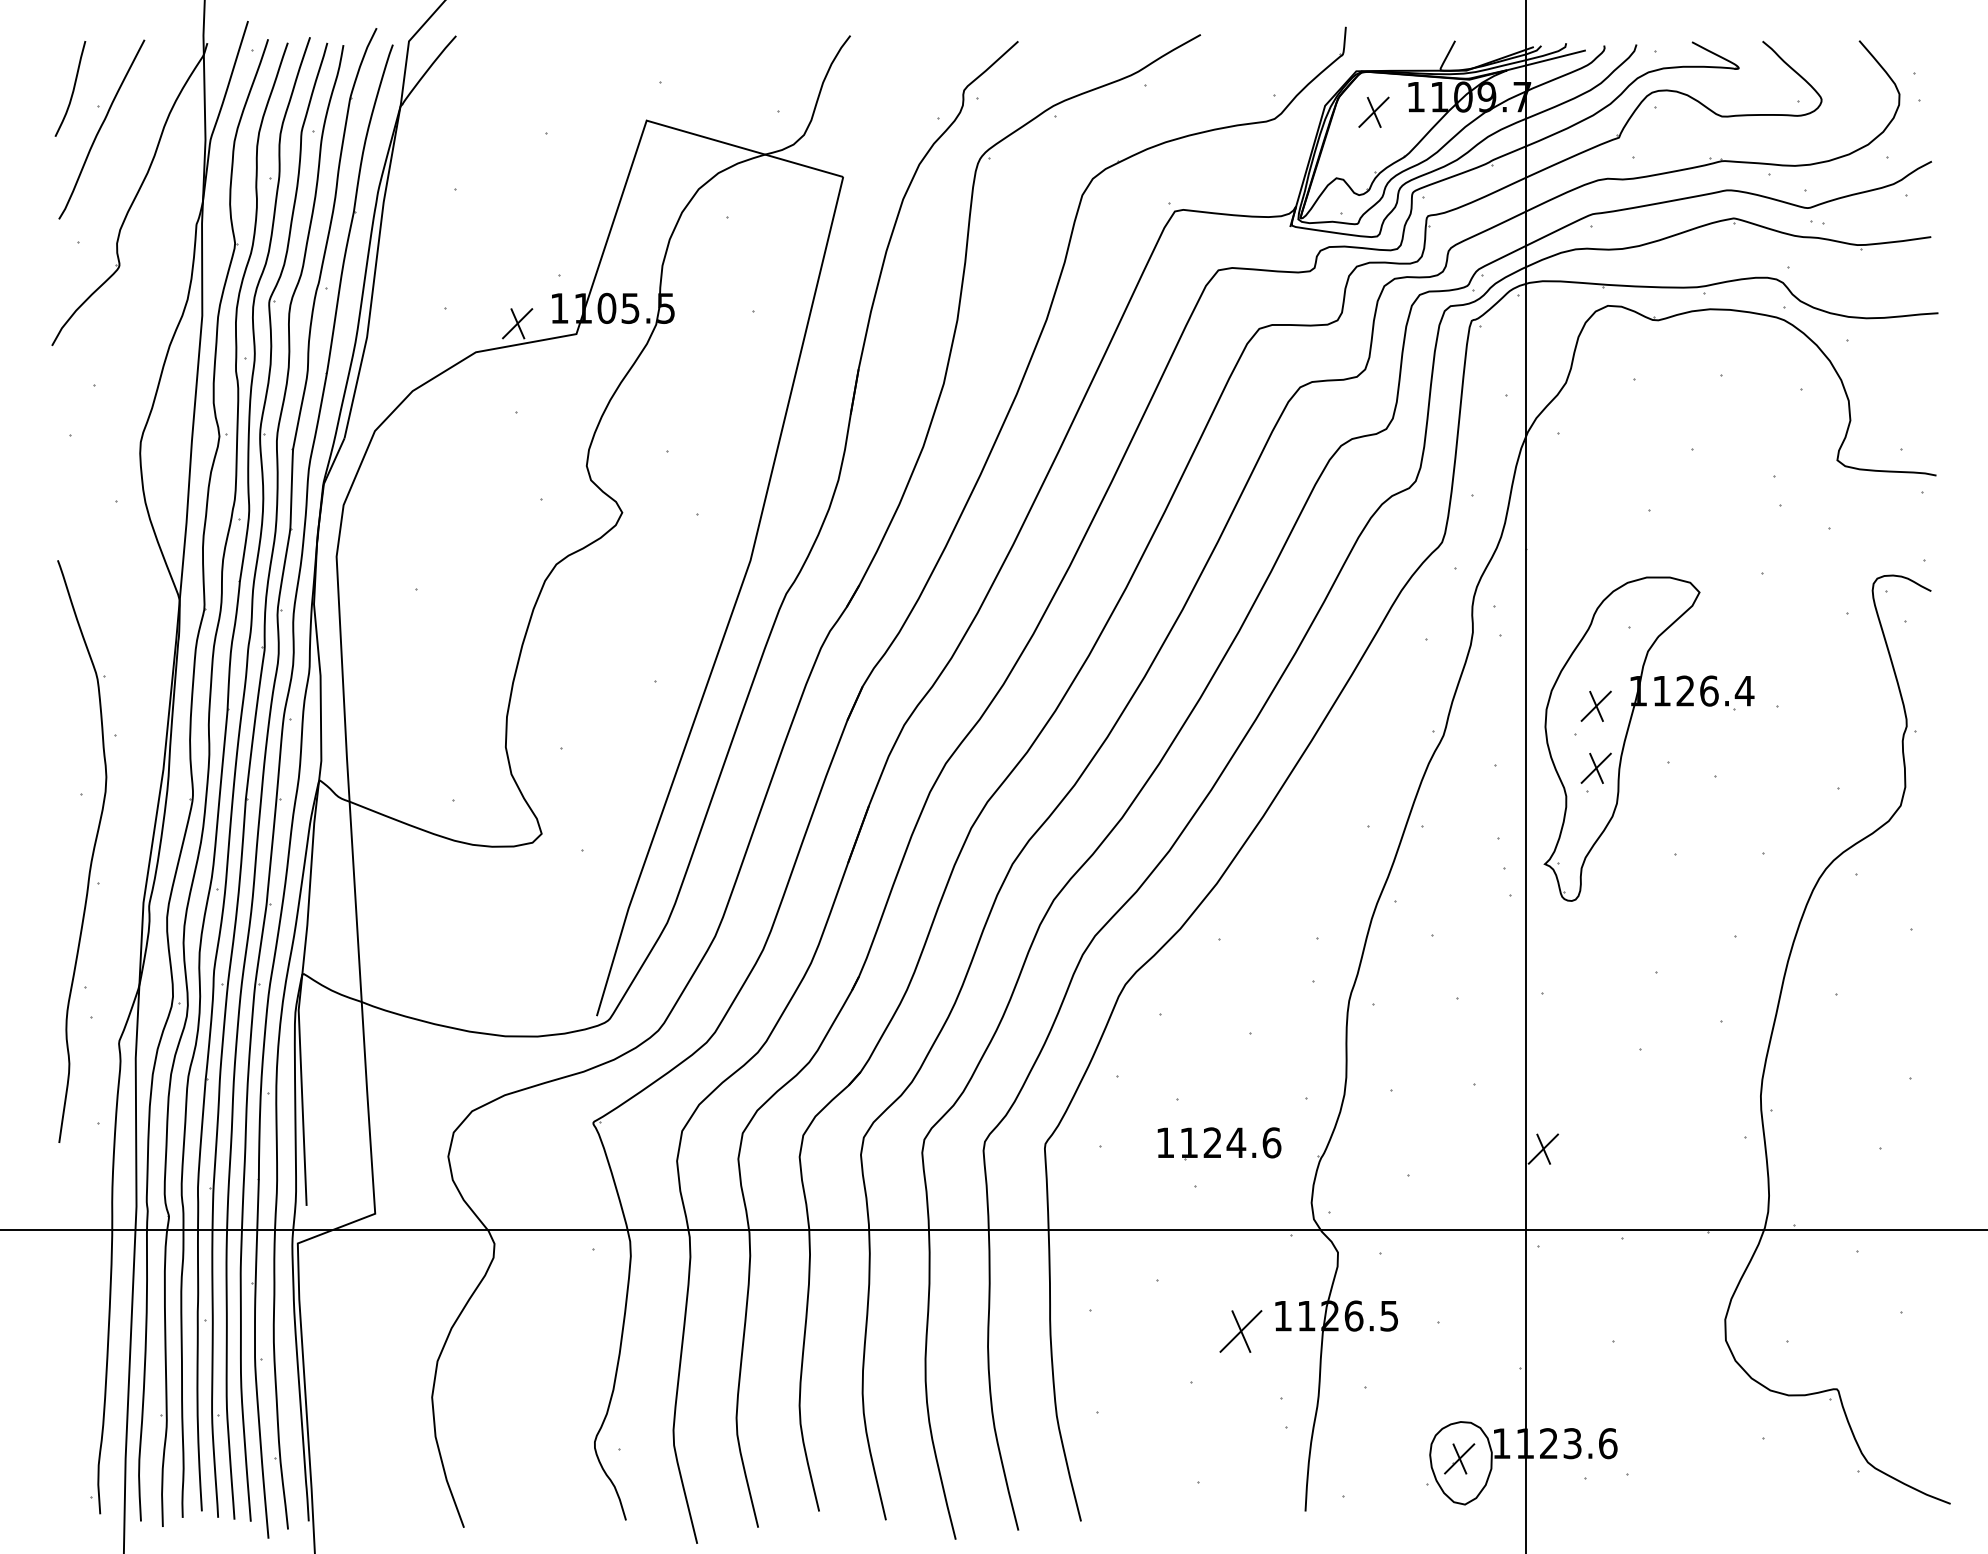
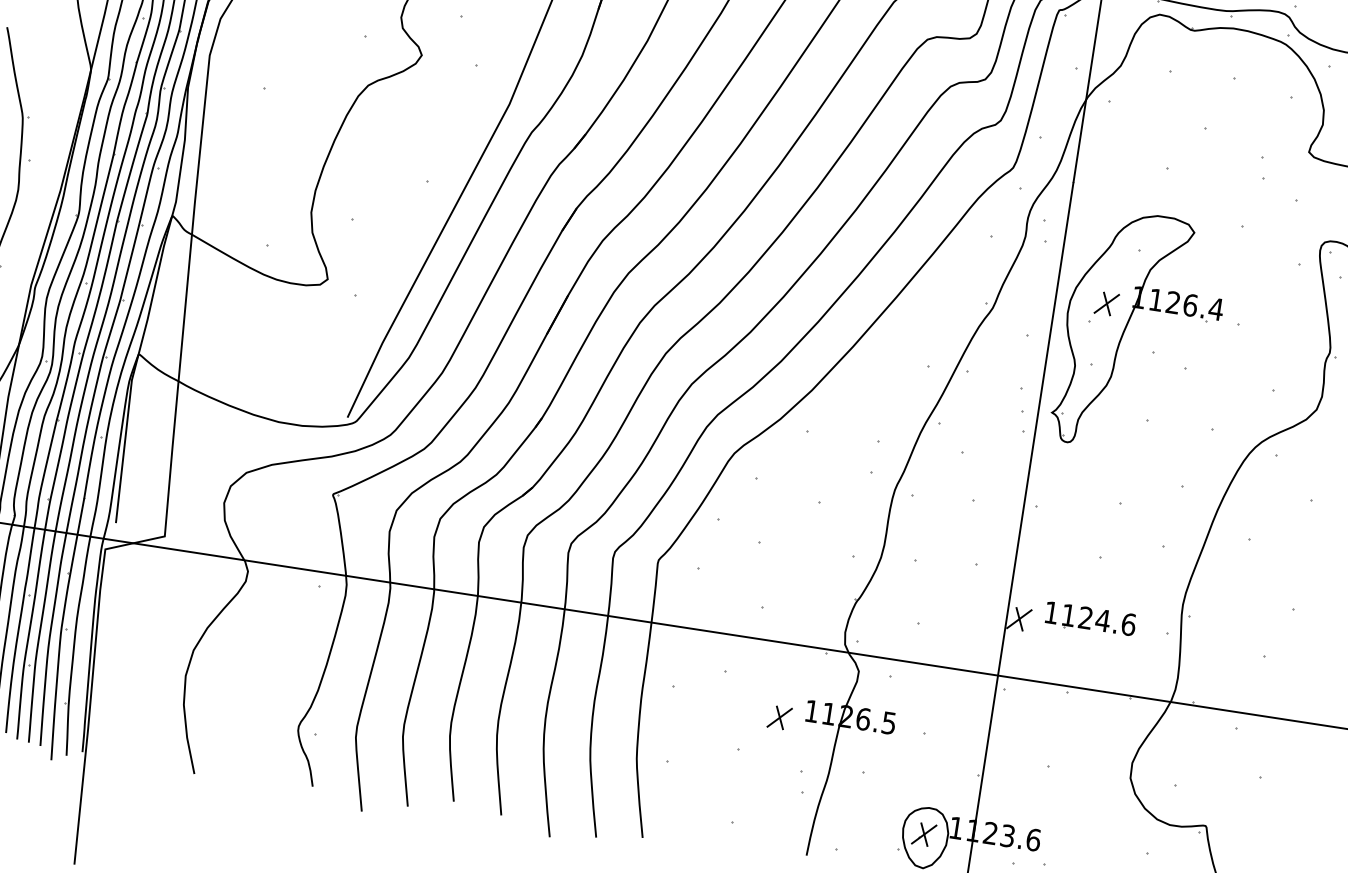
part: (1595, 767) -> (1099, 348), removed
part: (1219, 1143) -> (1090, 619), moved
part: (1240, 1330) -> (779, 717), size x0.71

